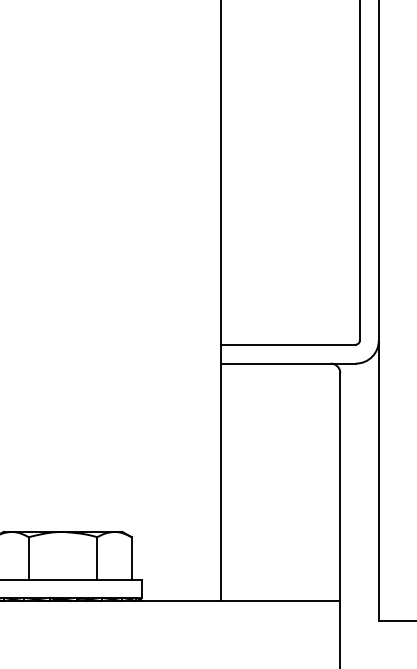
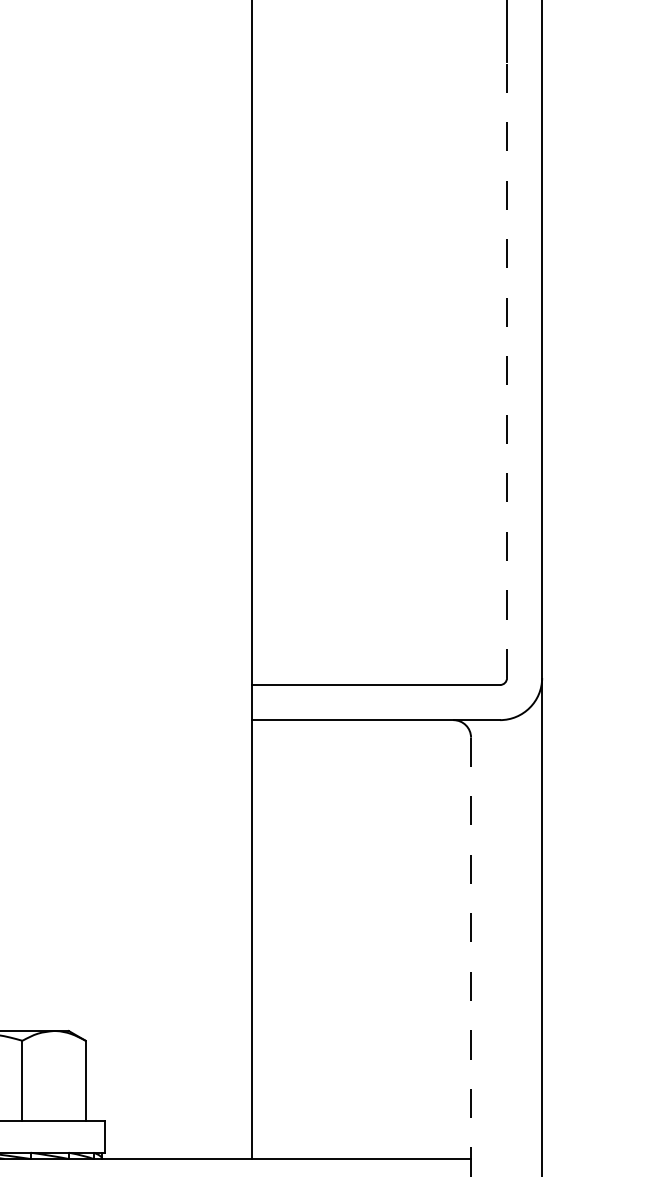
line: (359, 173) -> (506, 369), solid -> dashed
line: (340, 487) -> (471, 948), solid -> dashed

